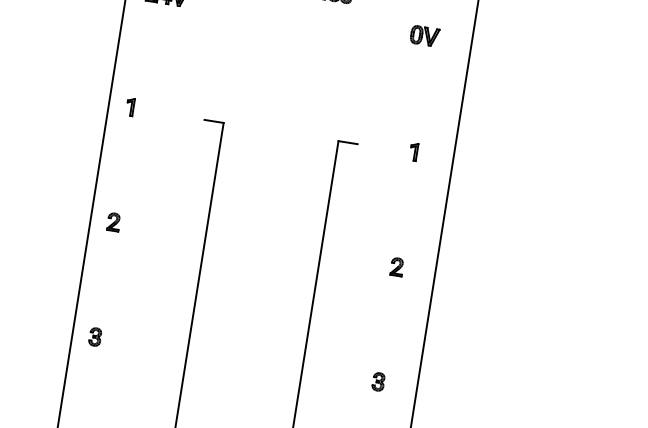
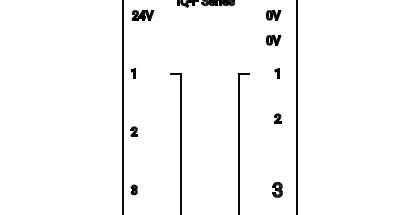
part: (416, 85) -> (273, 40), added
part: (396, 266) -> (277, 118), moved
part: (378, 381) -> (277, 189), size x1.6

